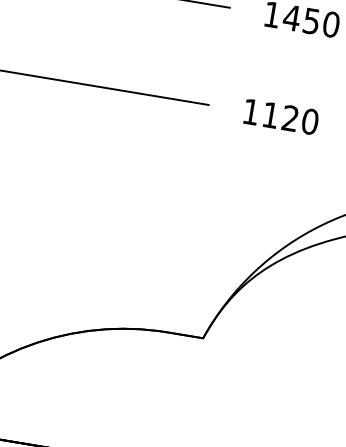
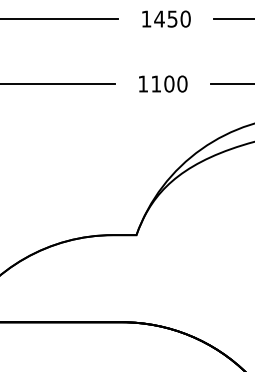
text: (290, 117) -> (169, 83), 1120 -> 1100

